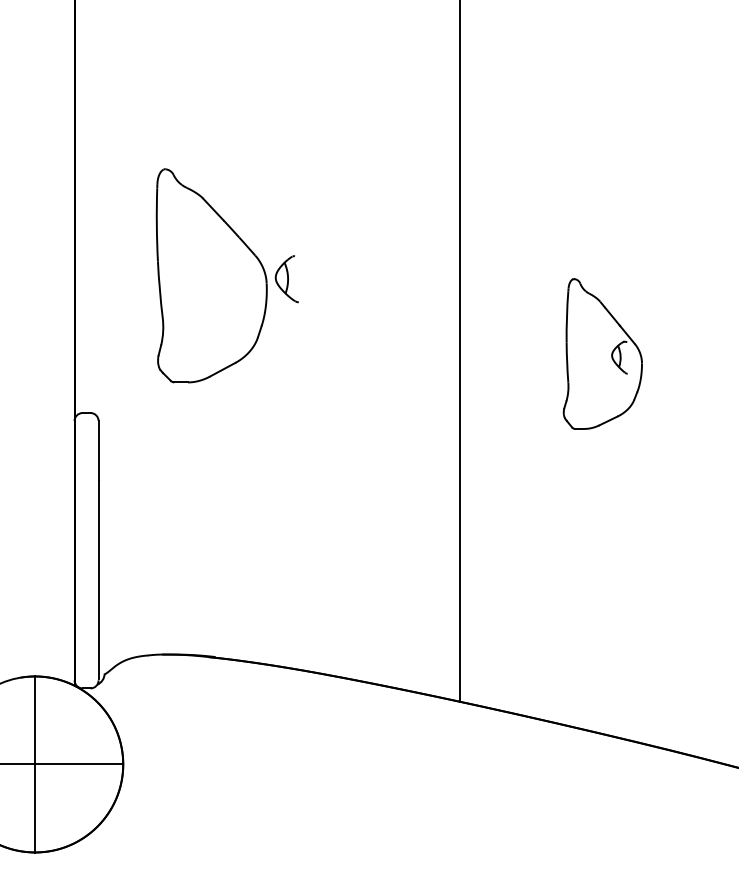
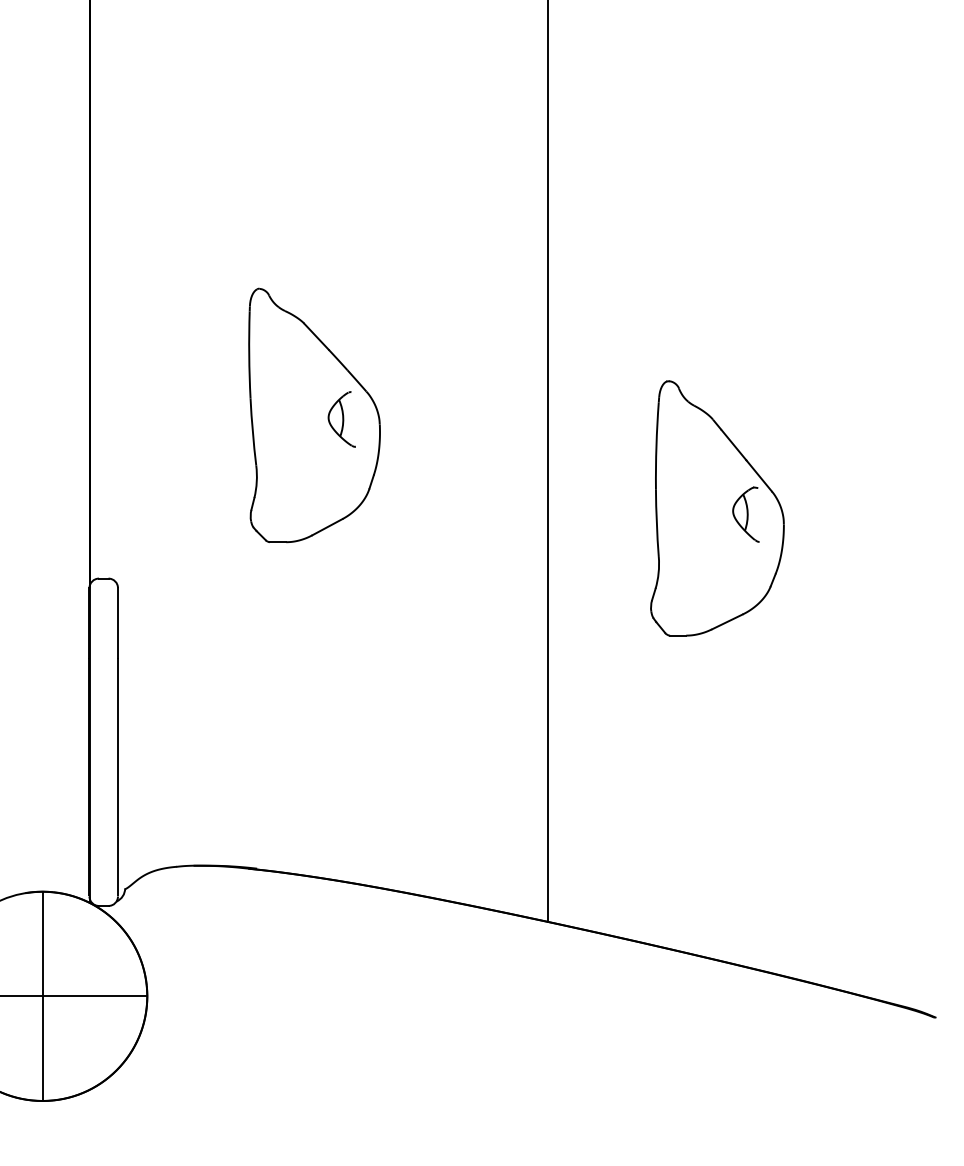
part: (211, 275) -> (314, 415), moved
part: (602, 354) -> (717, 508), size x1.43

